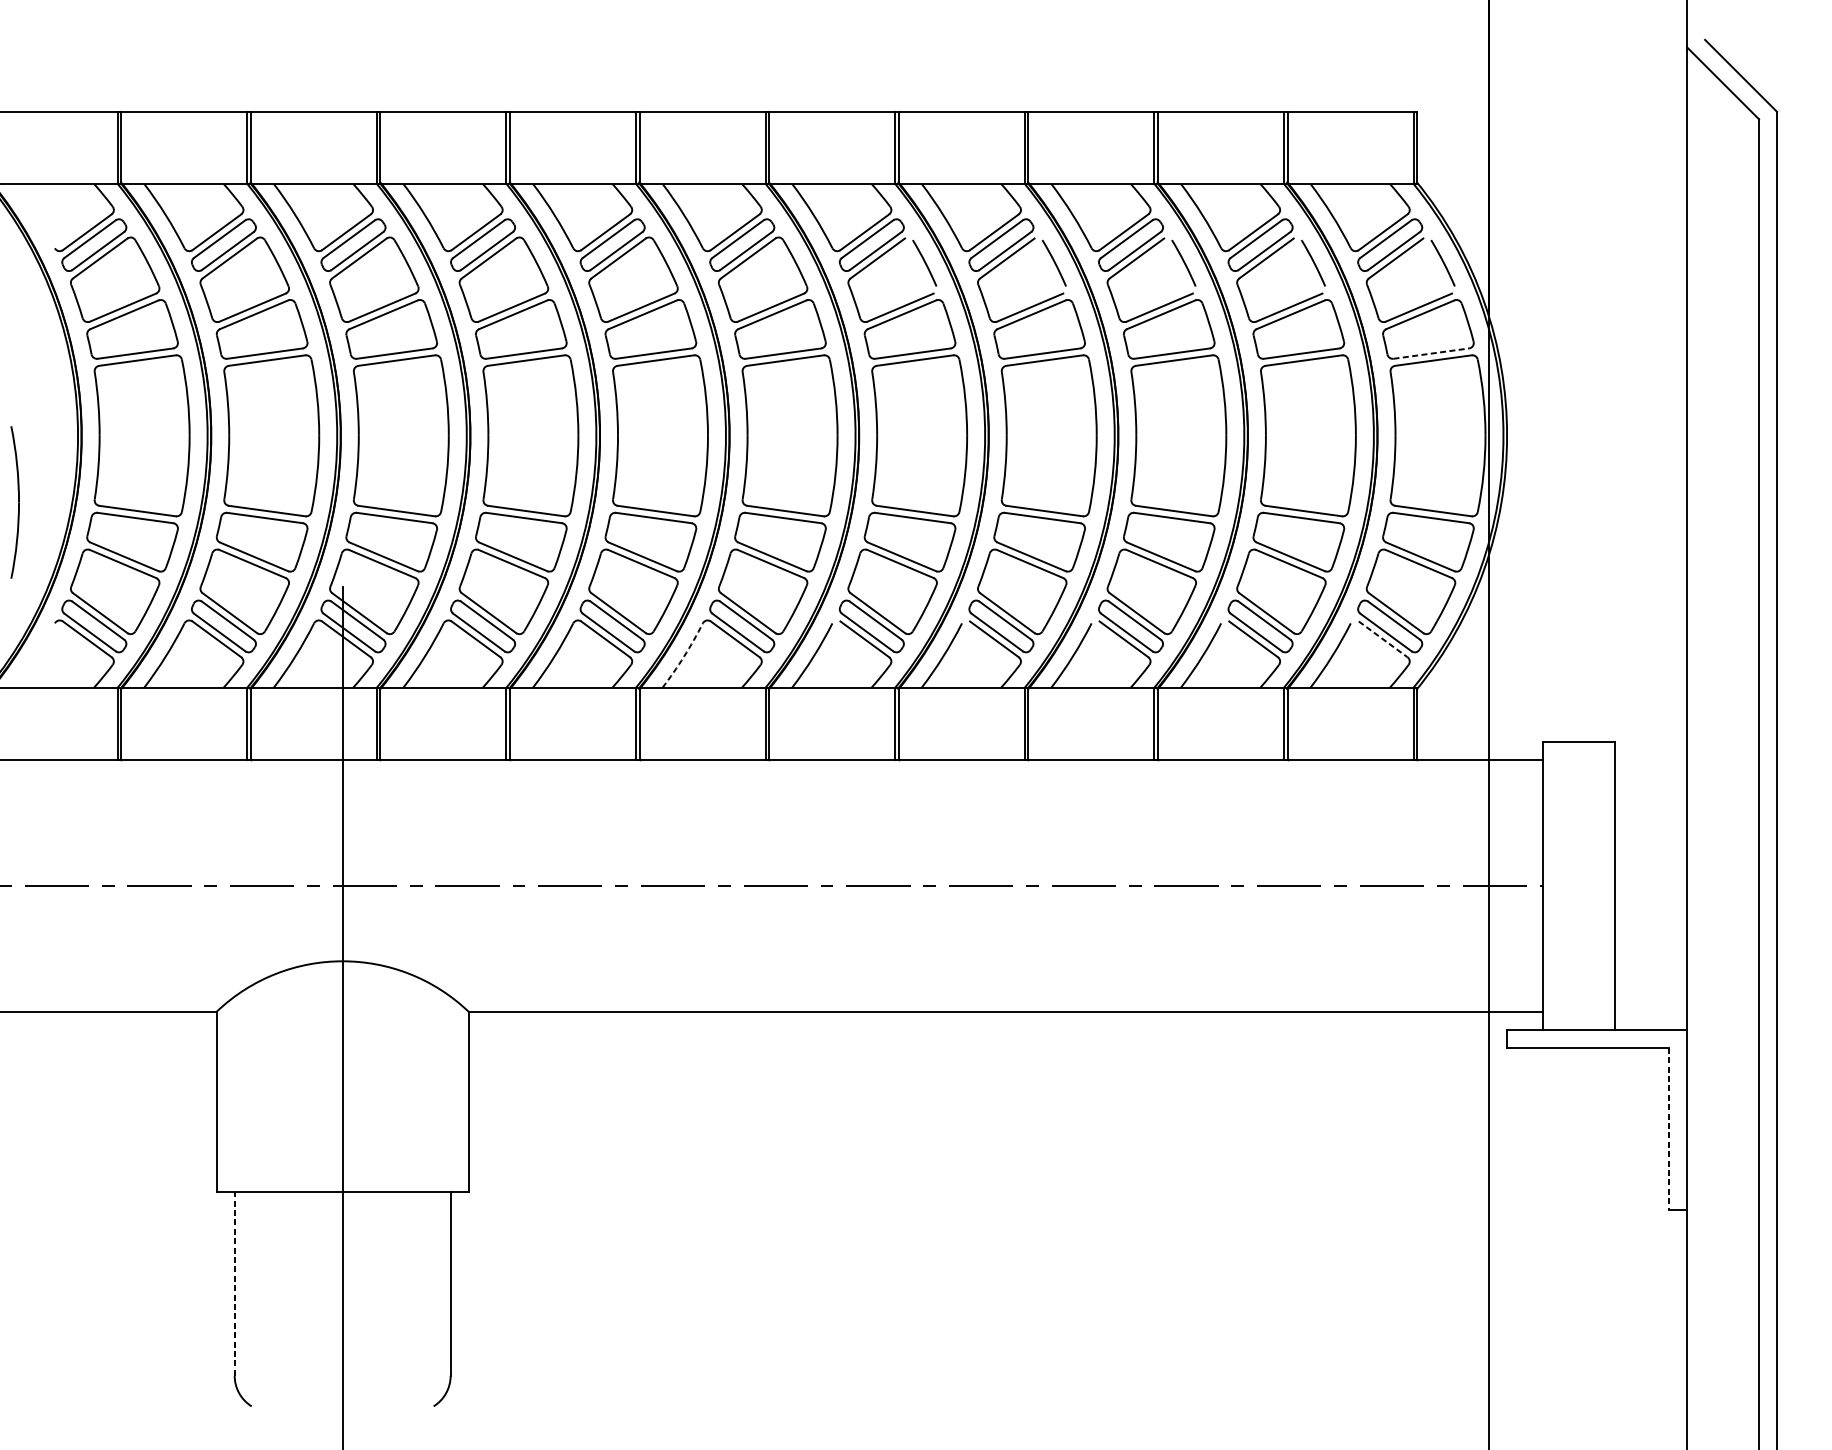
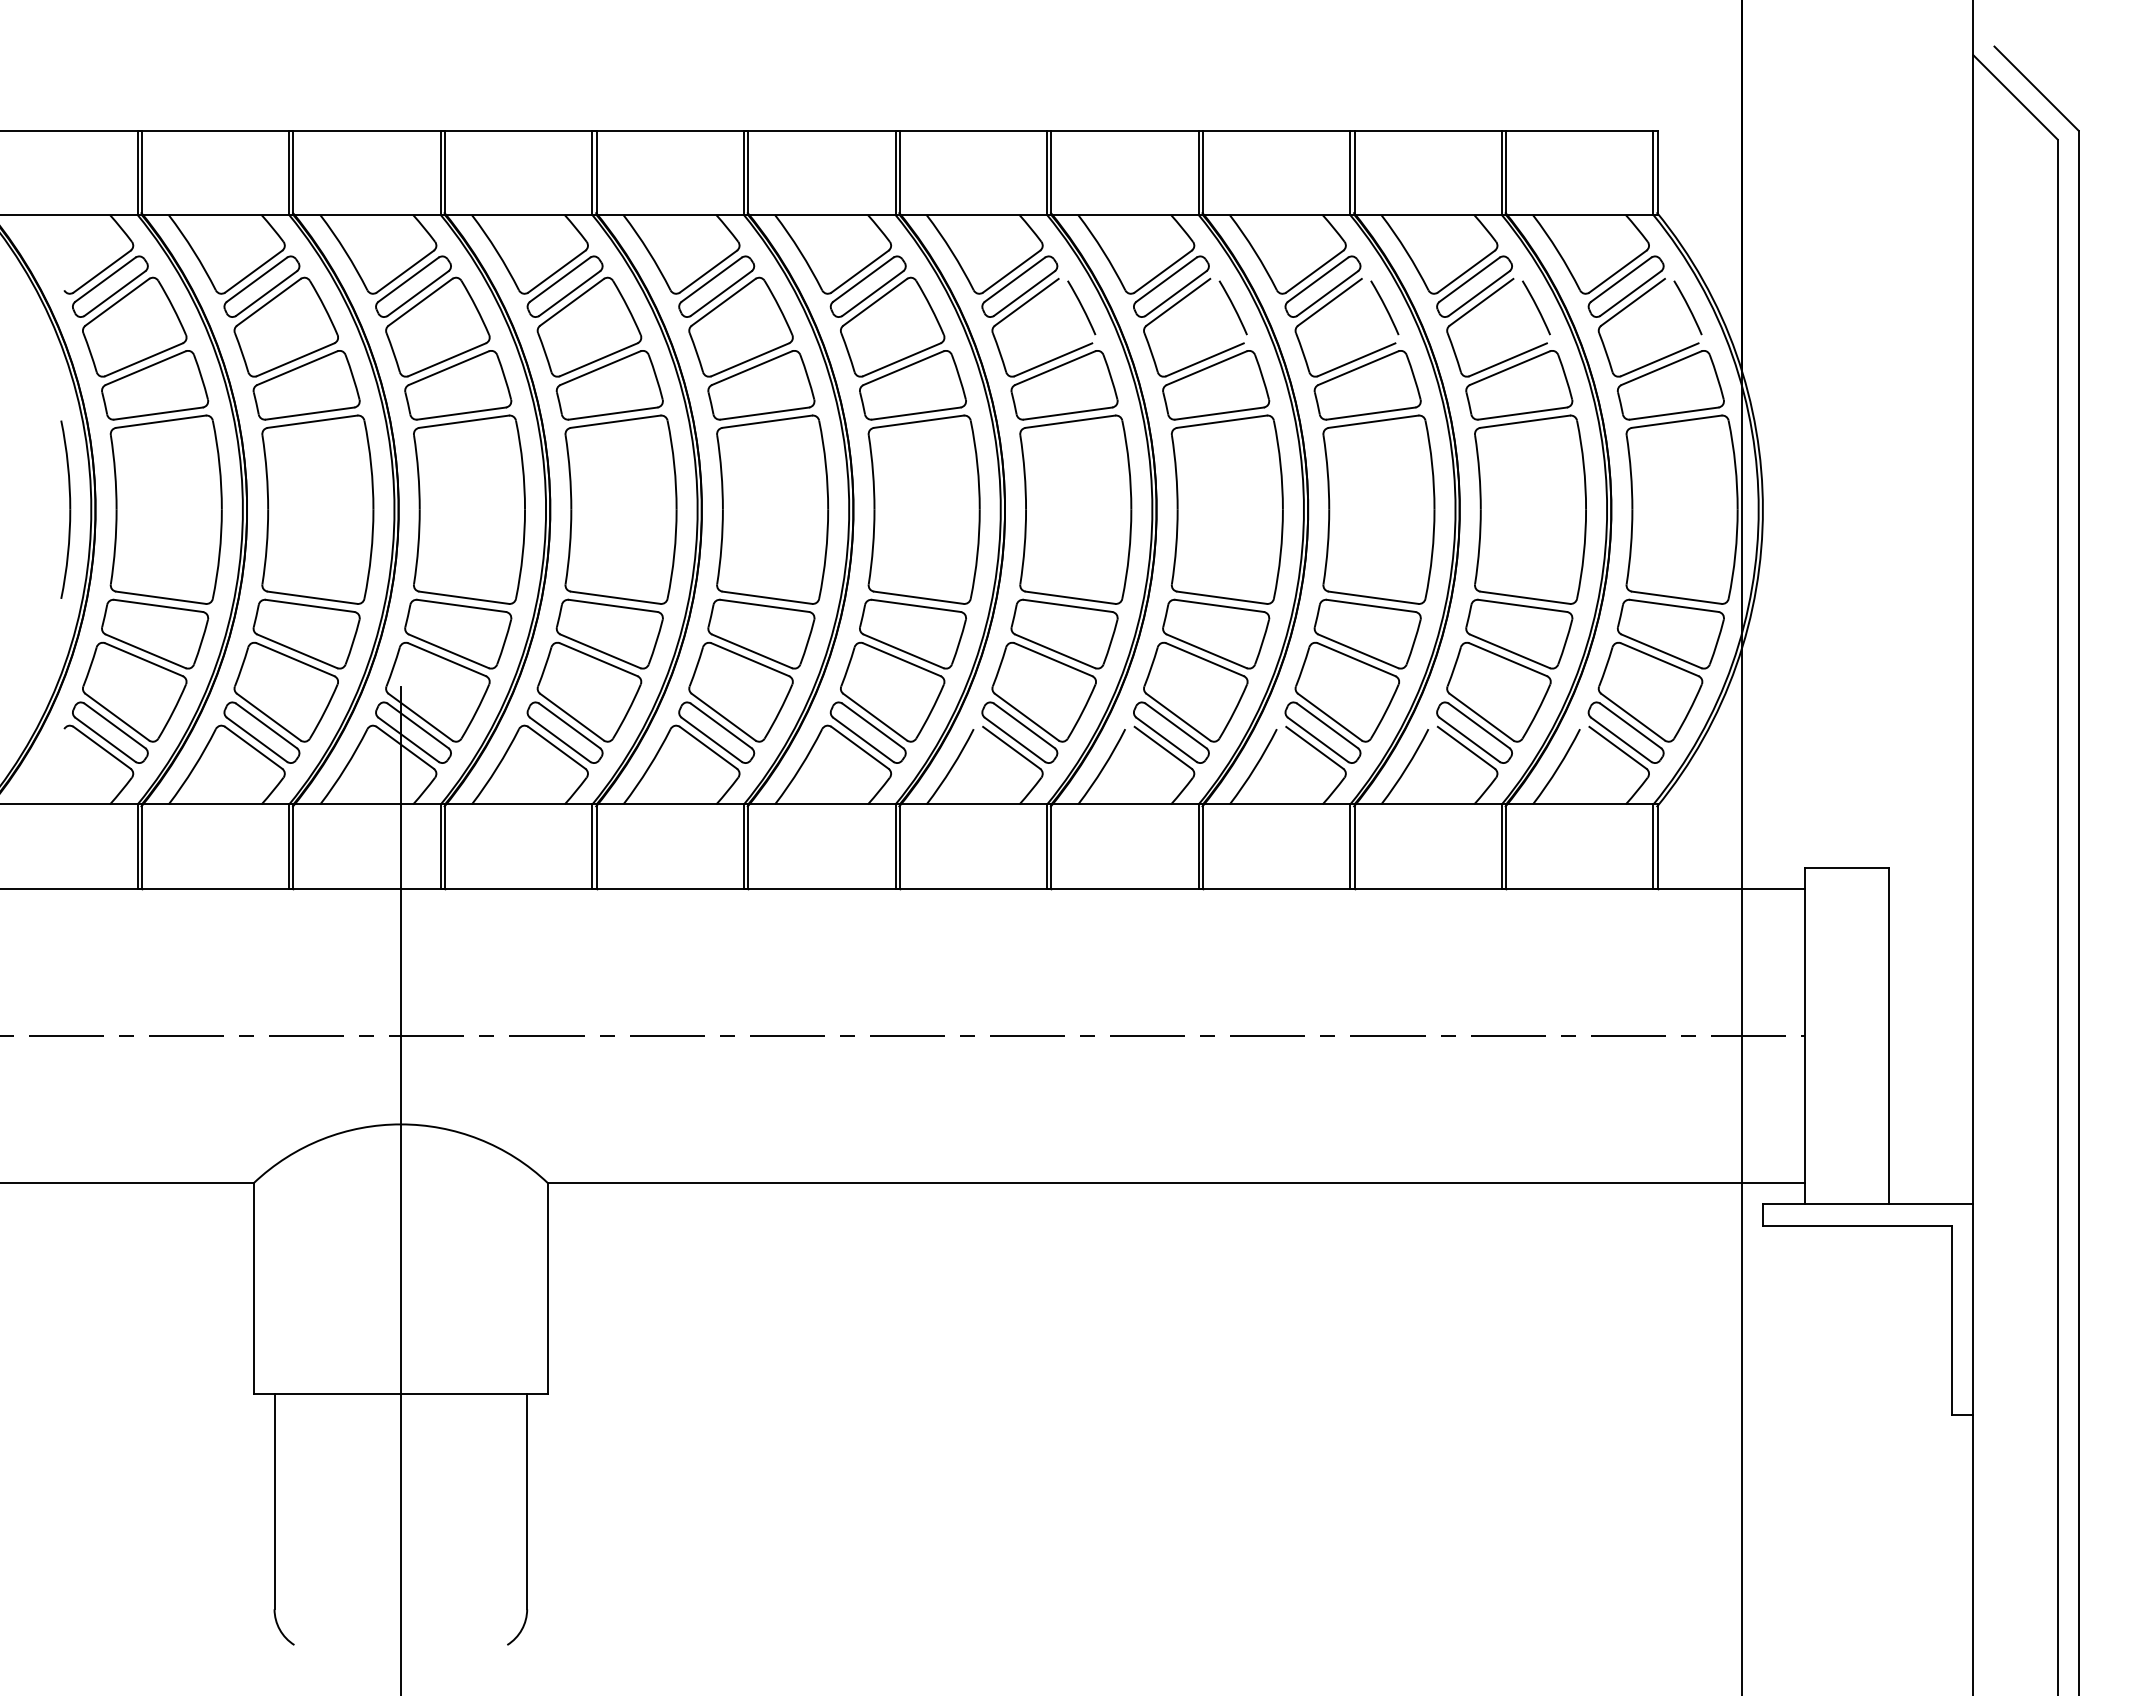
line: (1431, 353) -> (1674, 413), dashed -> solid
part: (14, 502) -> (65, 509), moved
line: (1383, 639) -> (1618, 748), dashed -> solid
arc: (684, 656) -> (800, 767), dashed -> solid
line: (1669, 1128) -> (1952, 1320), dashed -> solid
line: (234, 1283) -> (274, 1501), dashed -> solid

